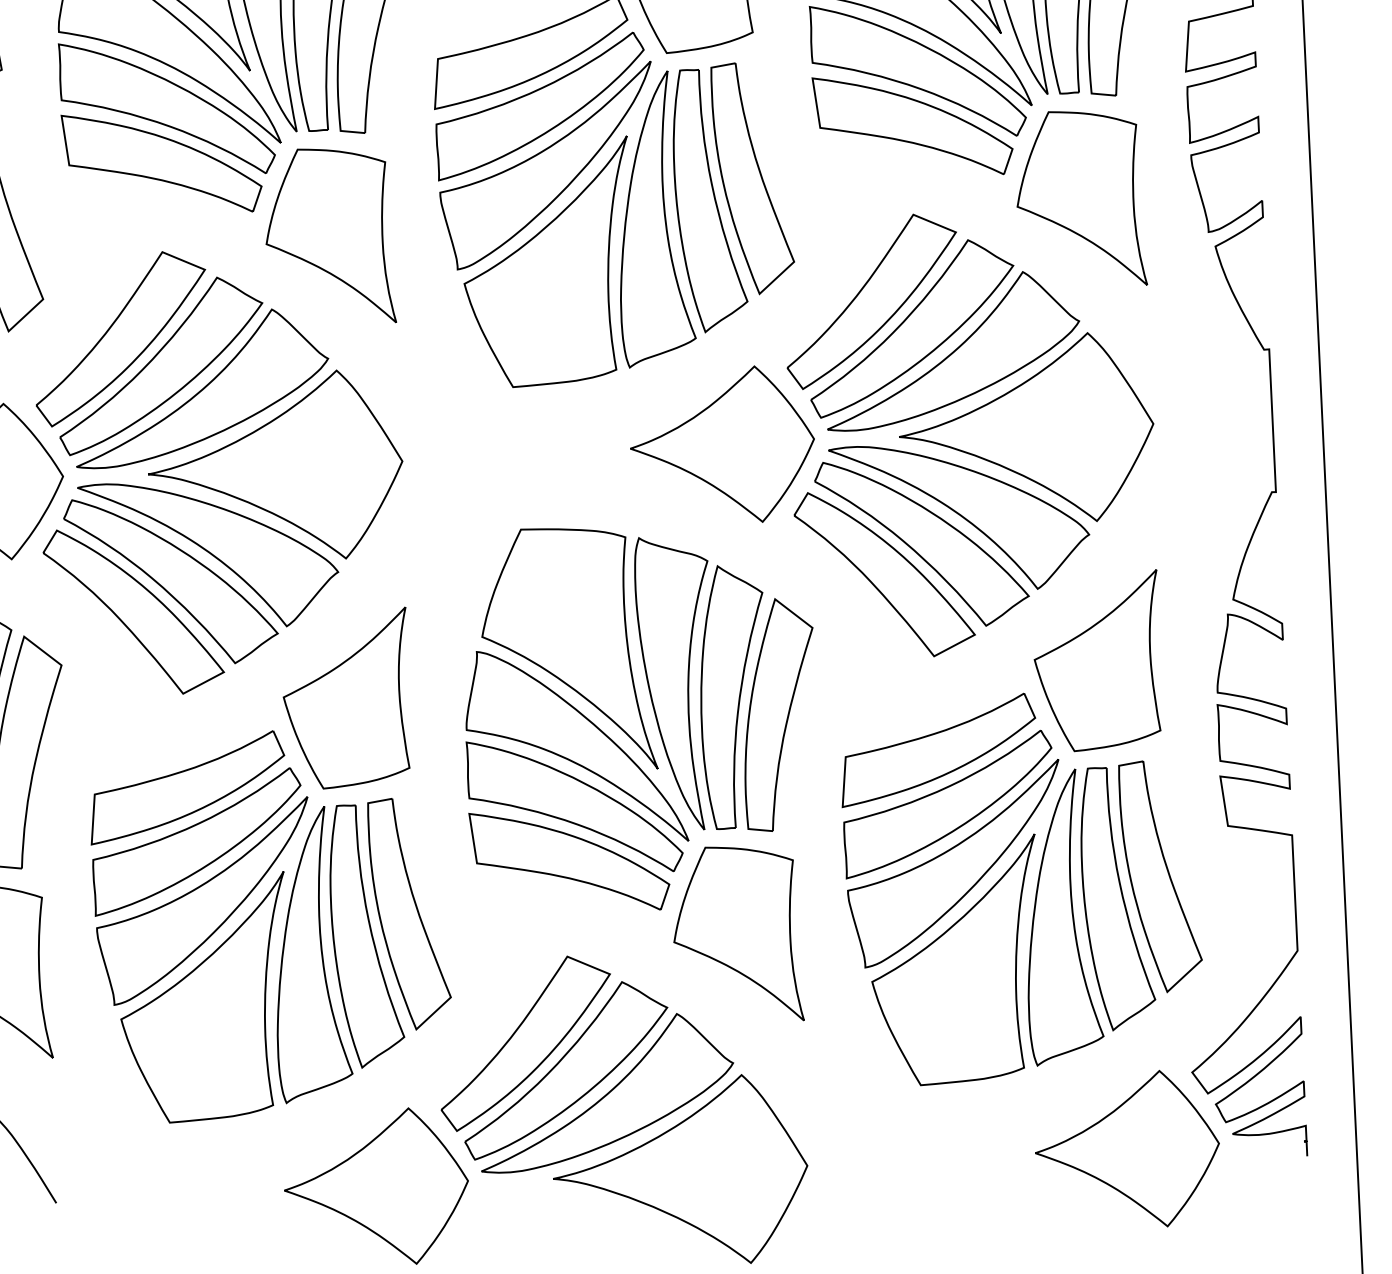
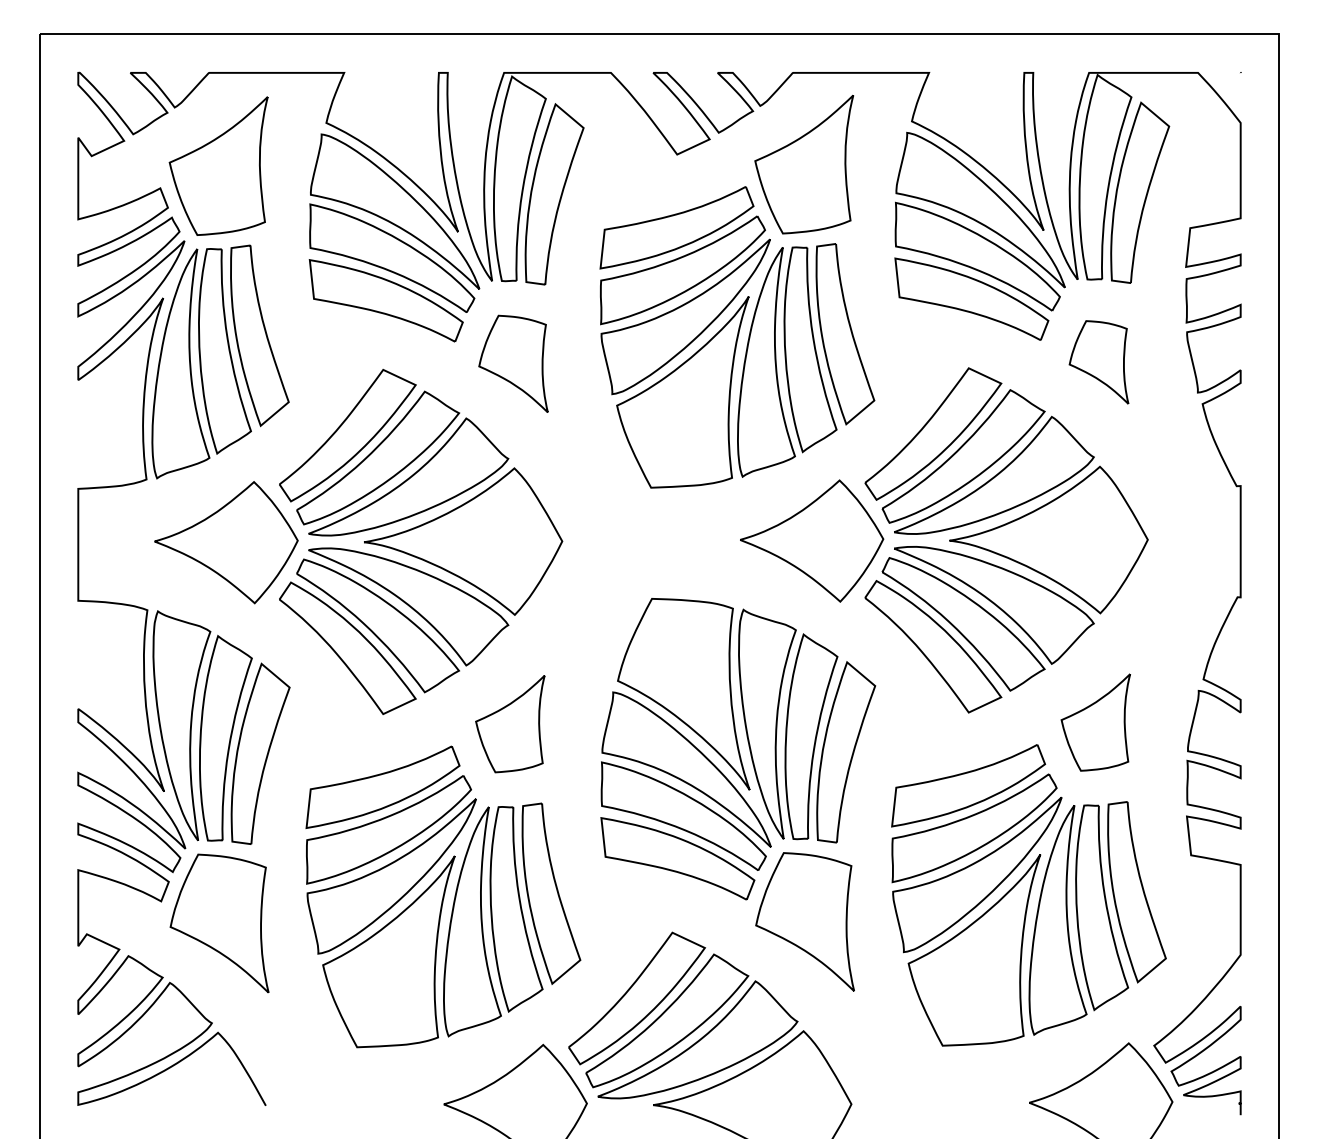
part: (1079, 199) -> (1098, 362), size x0.6
part: (329, 236) -> (513, 363), size x0.7
part: (1097, 661) -> (1095, 722), size x0.7
part: (347, 698) -> (510, 723), size x0.7

